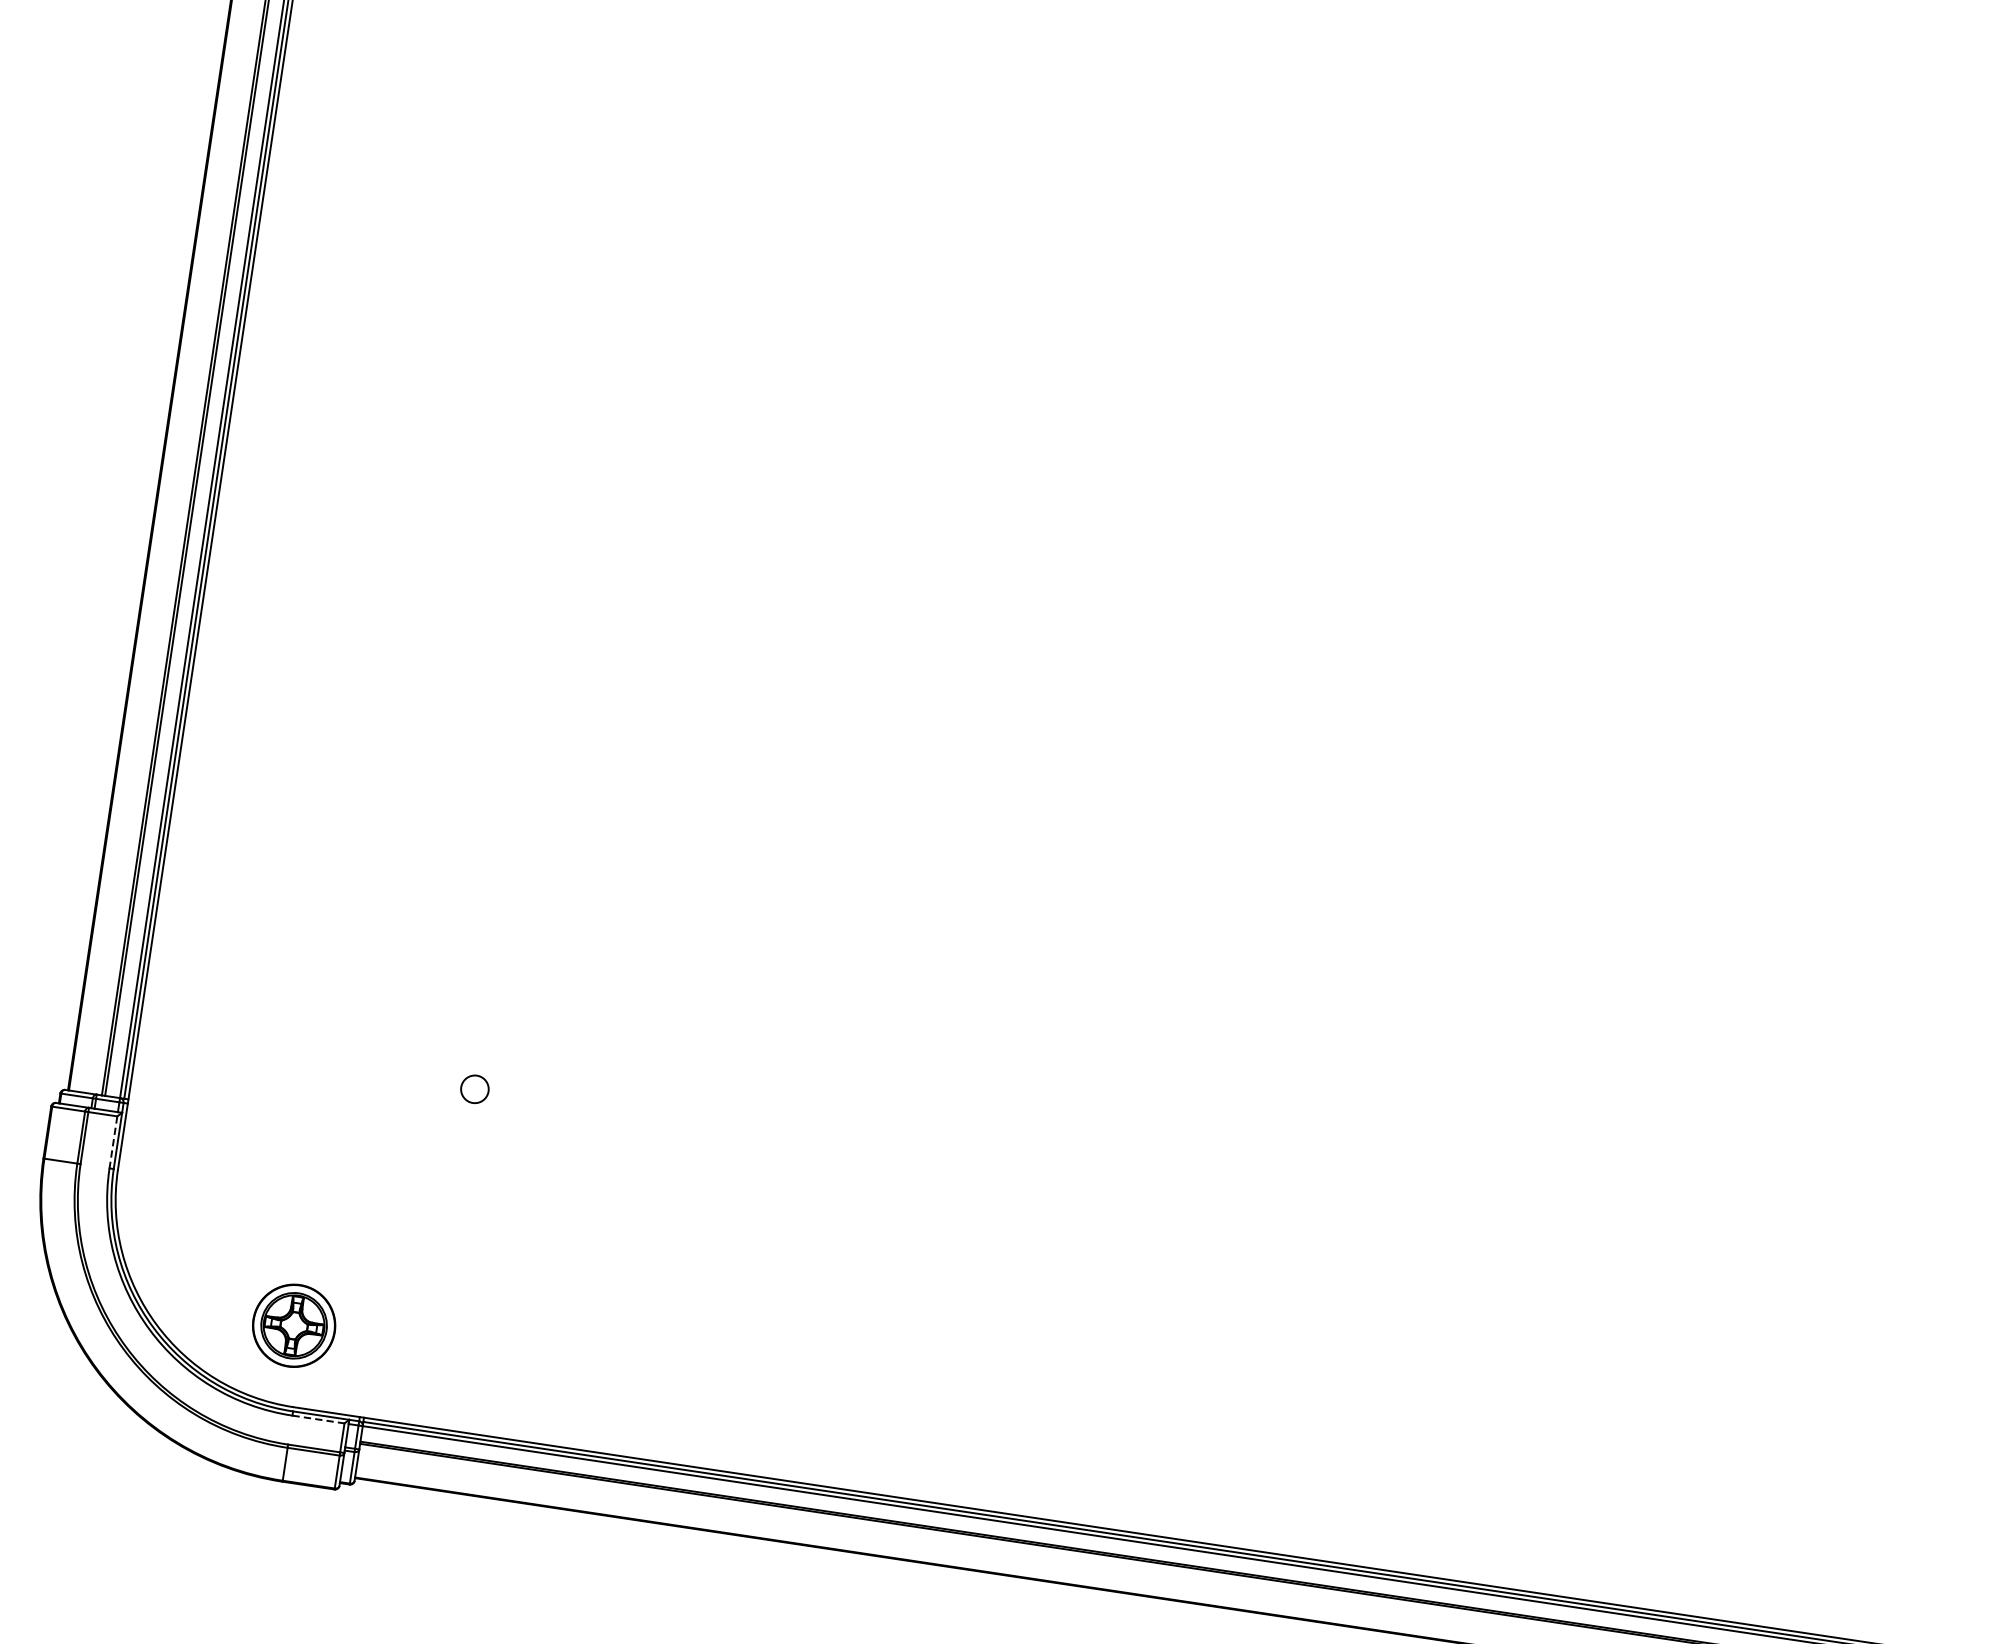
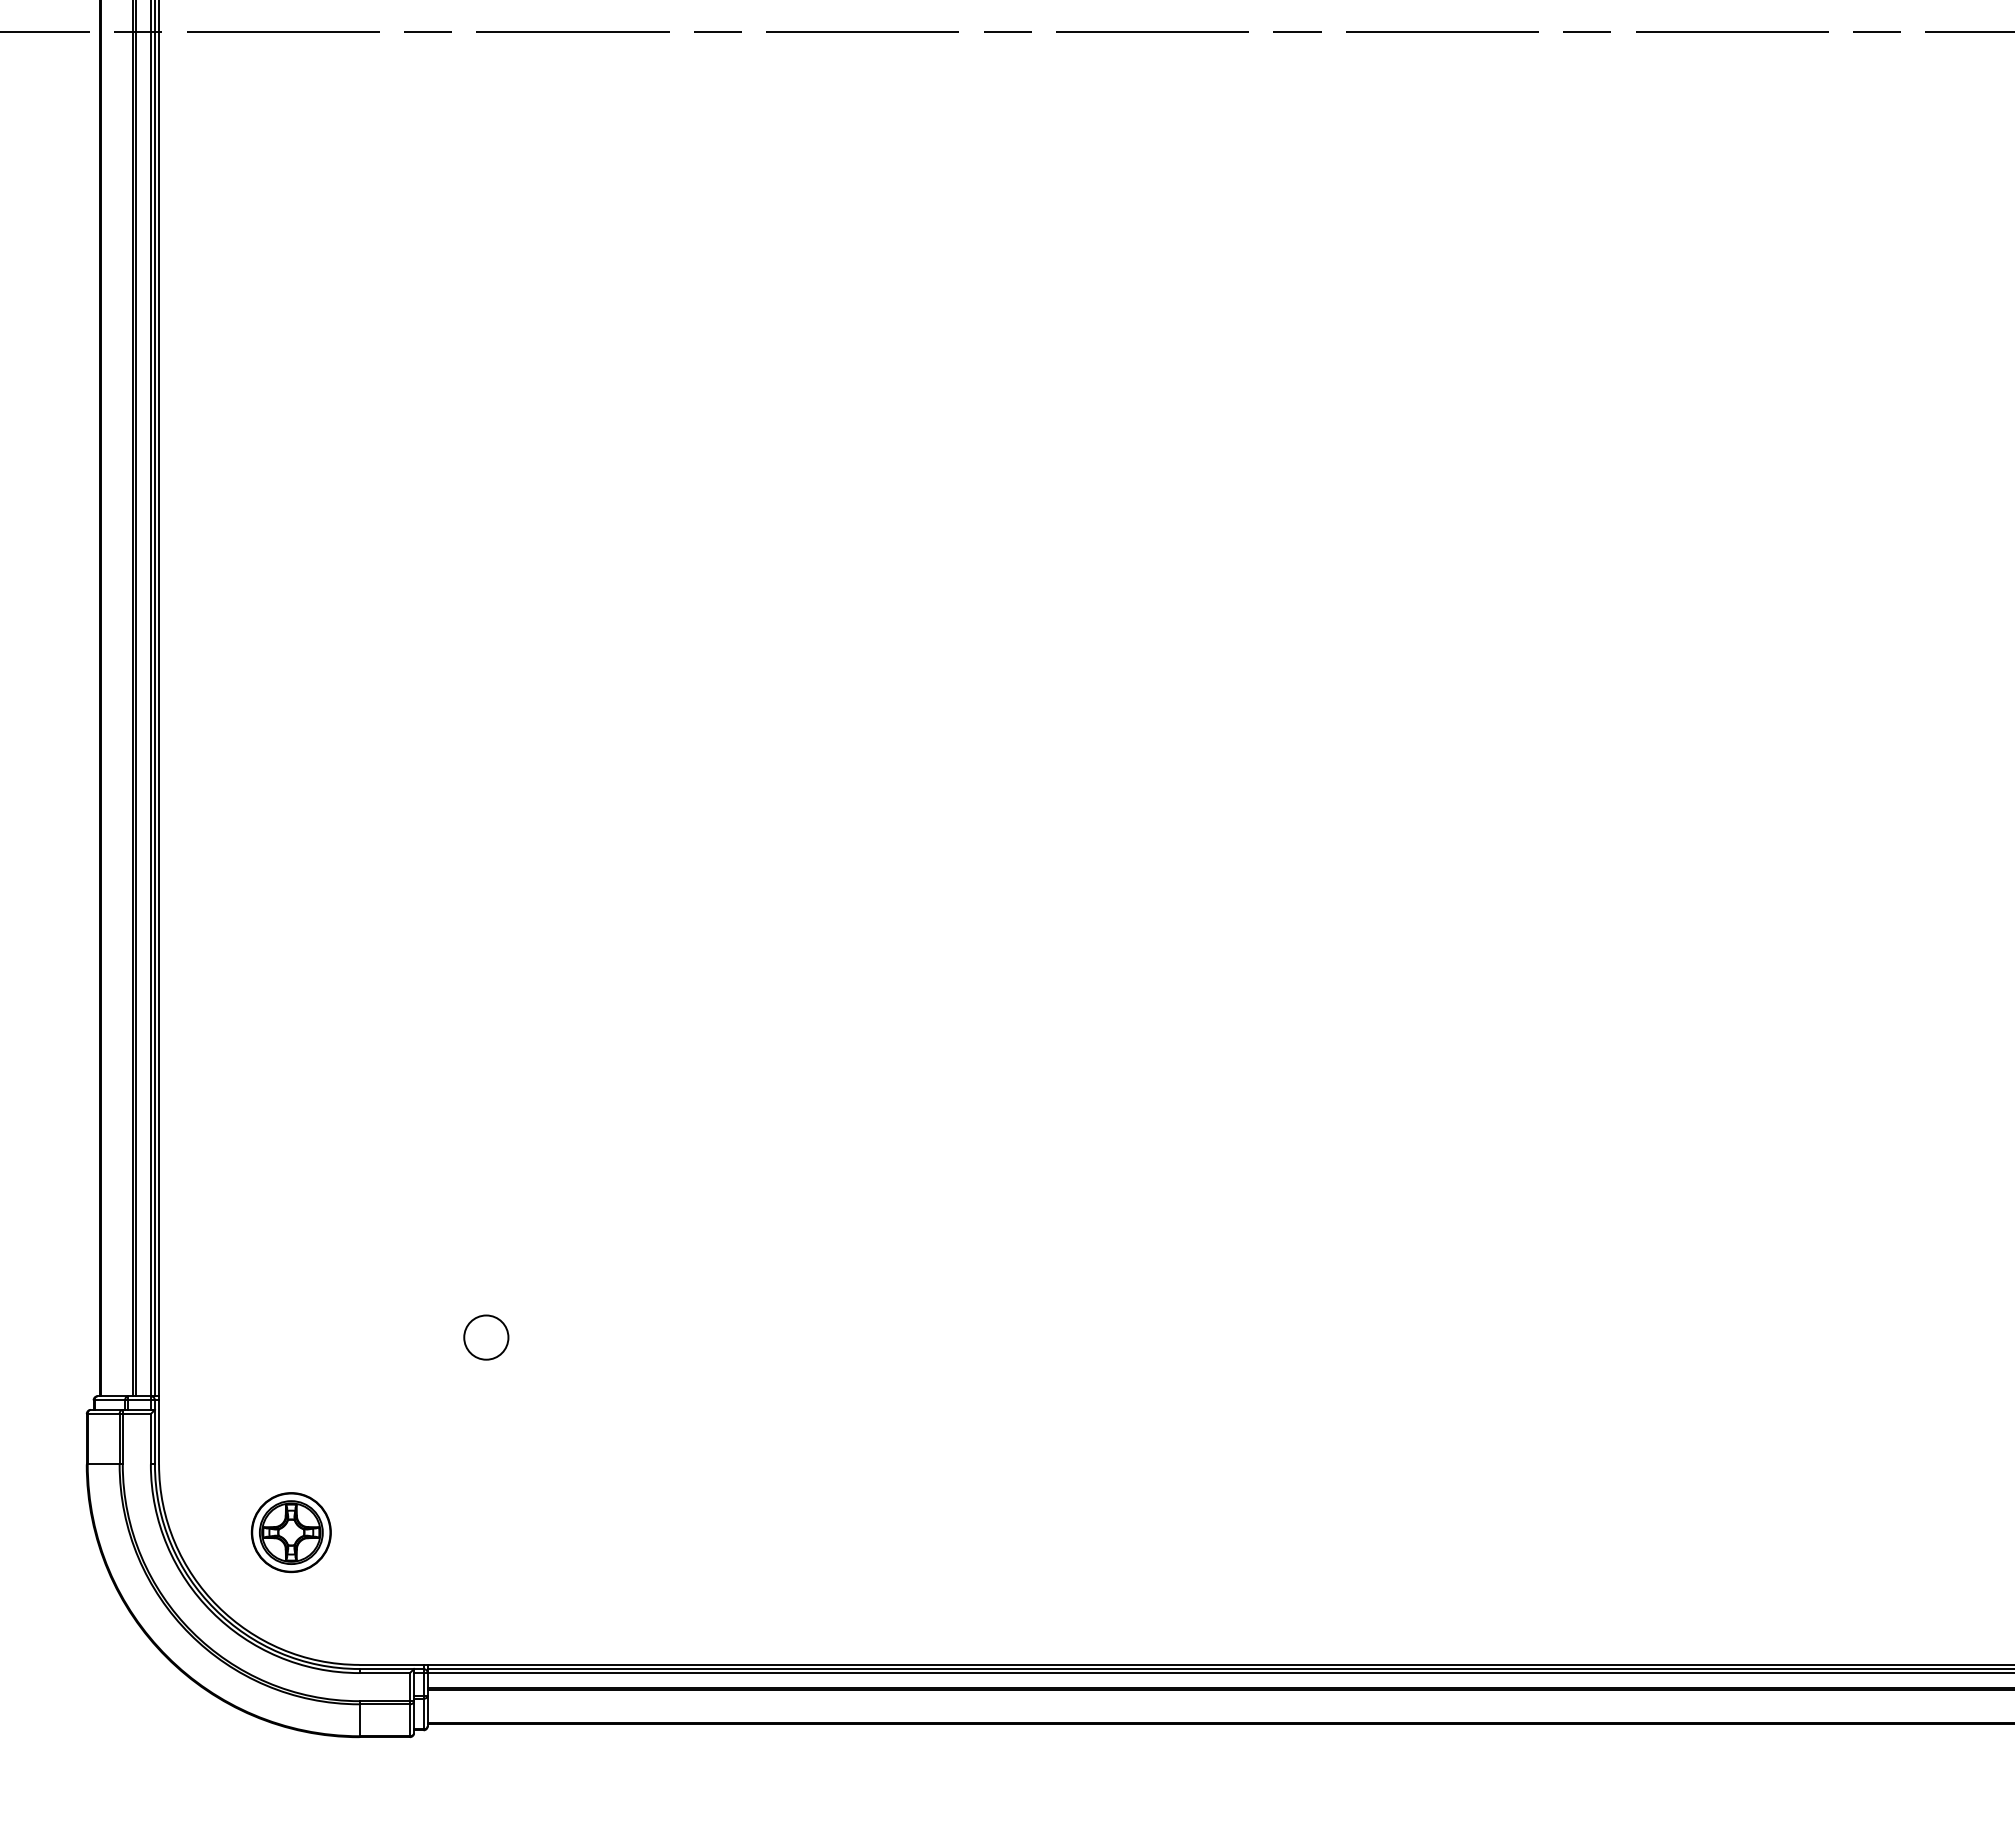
circle: (475, 1089) -> (486, 1337), size x1.67
line: (113, 1142) -> (150, 1439), dashed -> solid
part: (293, 1325) -> (290, 1532), moved
line: (319, 1420) -> (385, 1673), dashed -> solid

